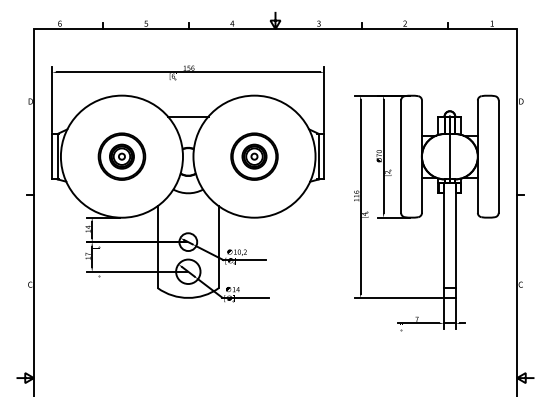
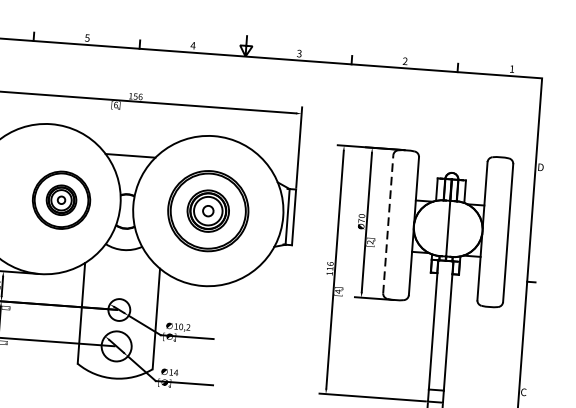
part: (121, 156) -> (60, 200), moved
part: (254, 156) -> (208, 210), size x1.4
line: (401, 156) -> (388, 224), solid -> dashed

